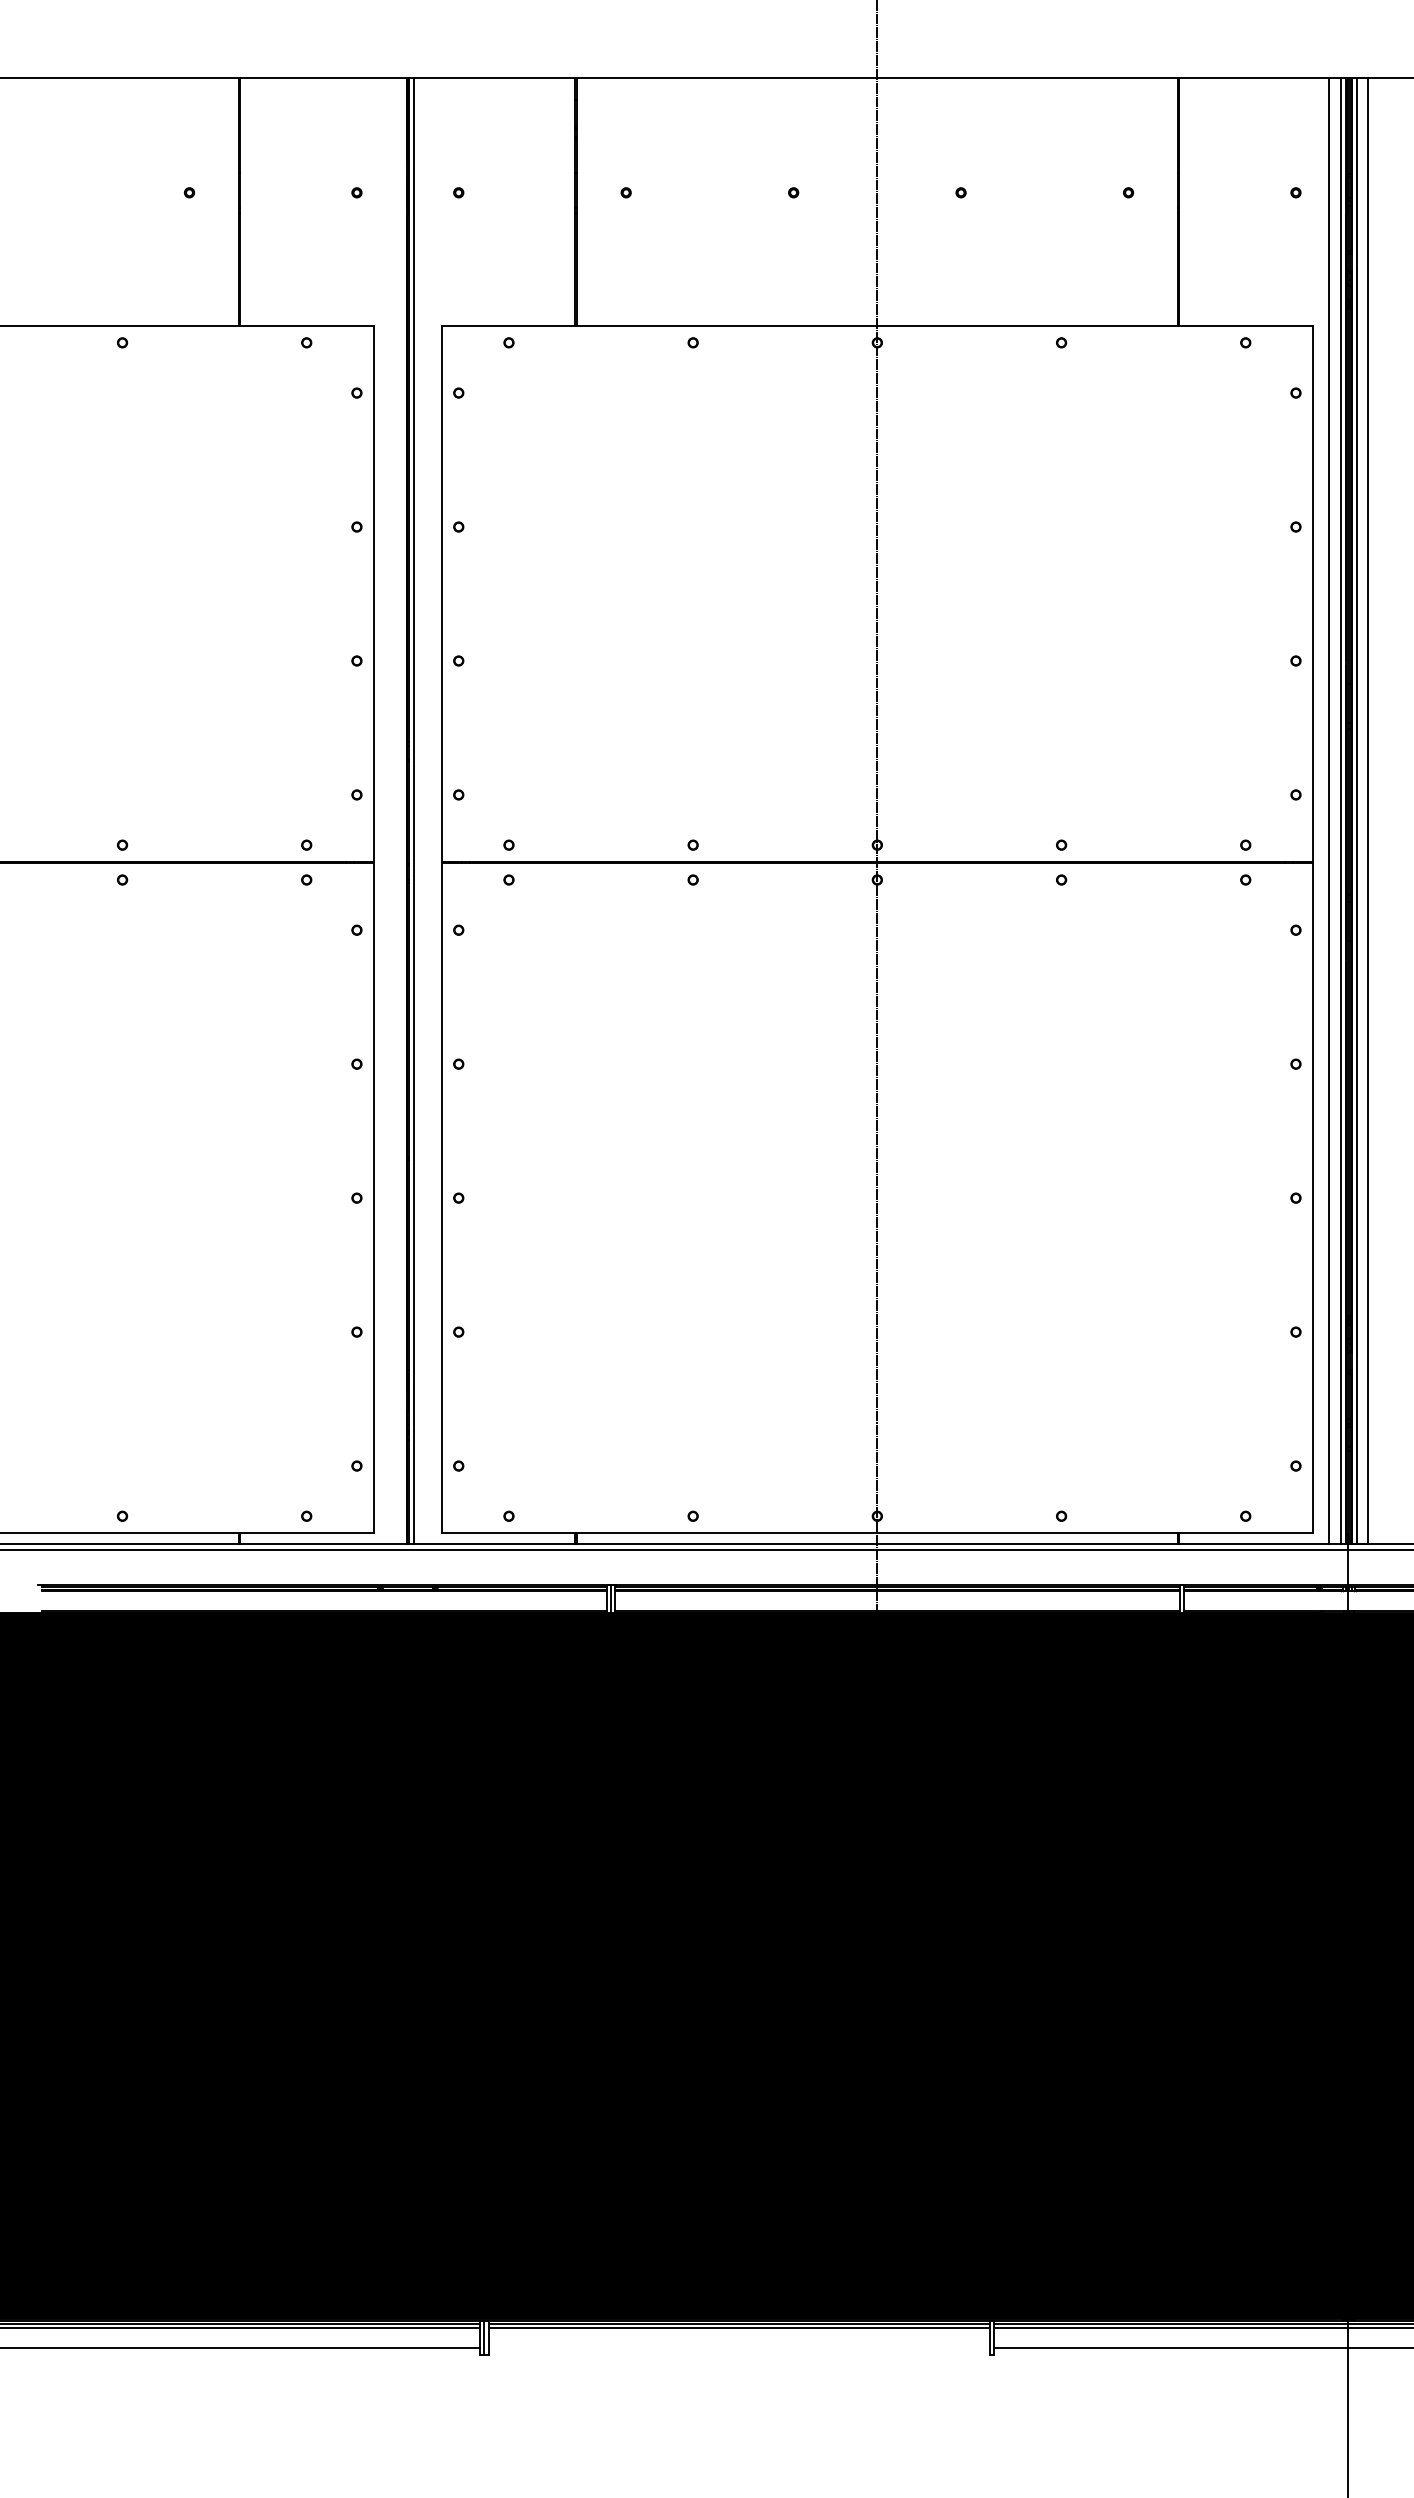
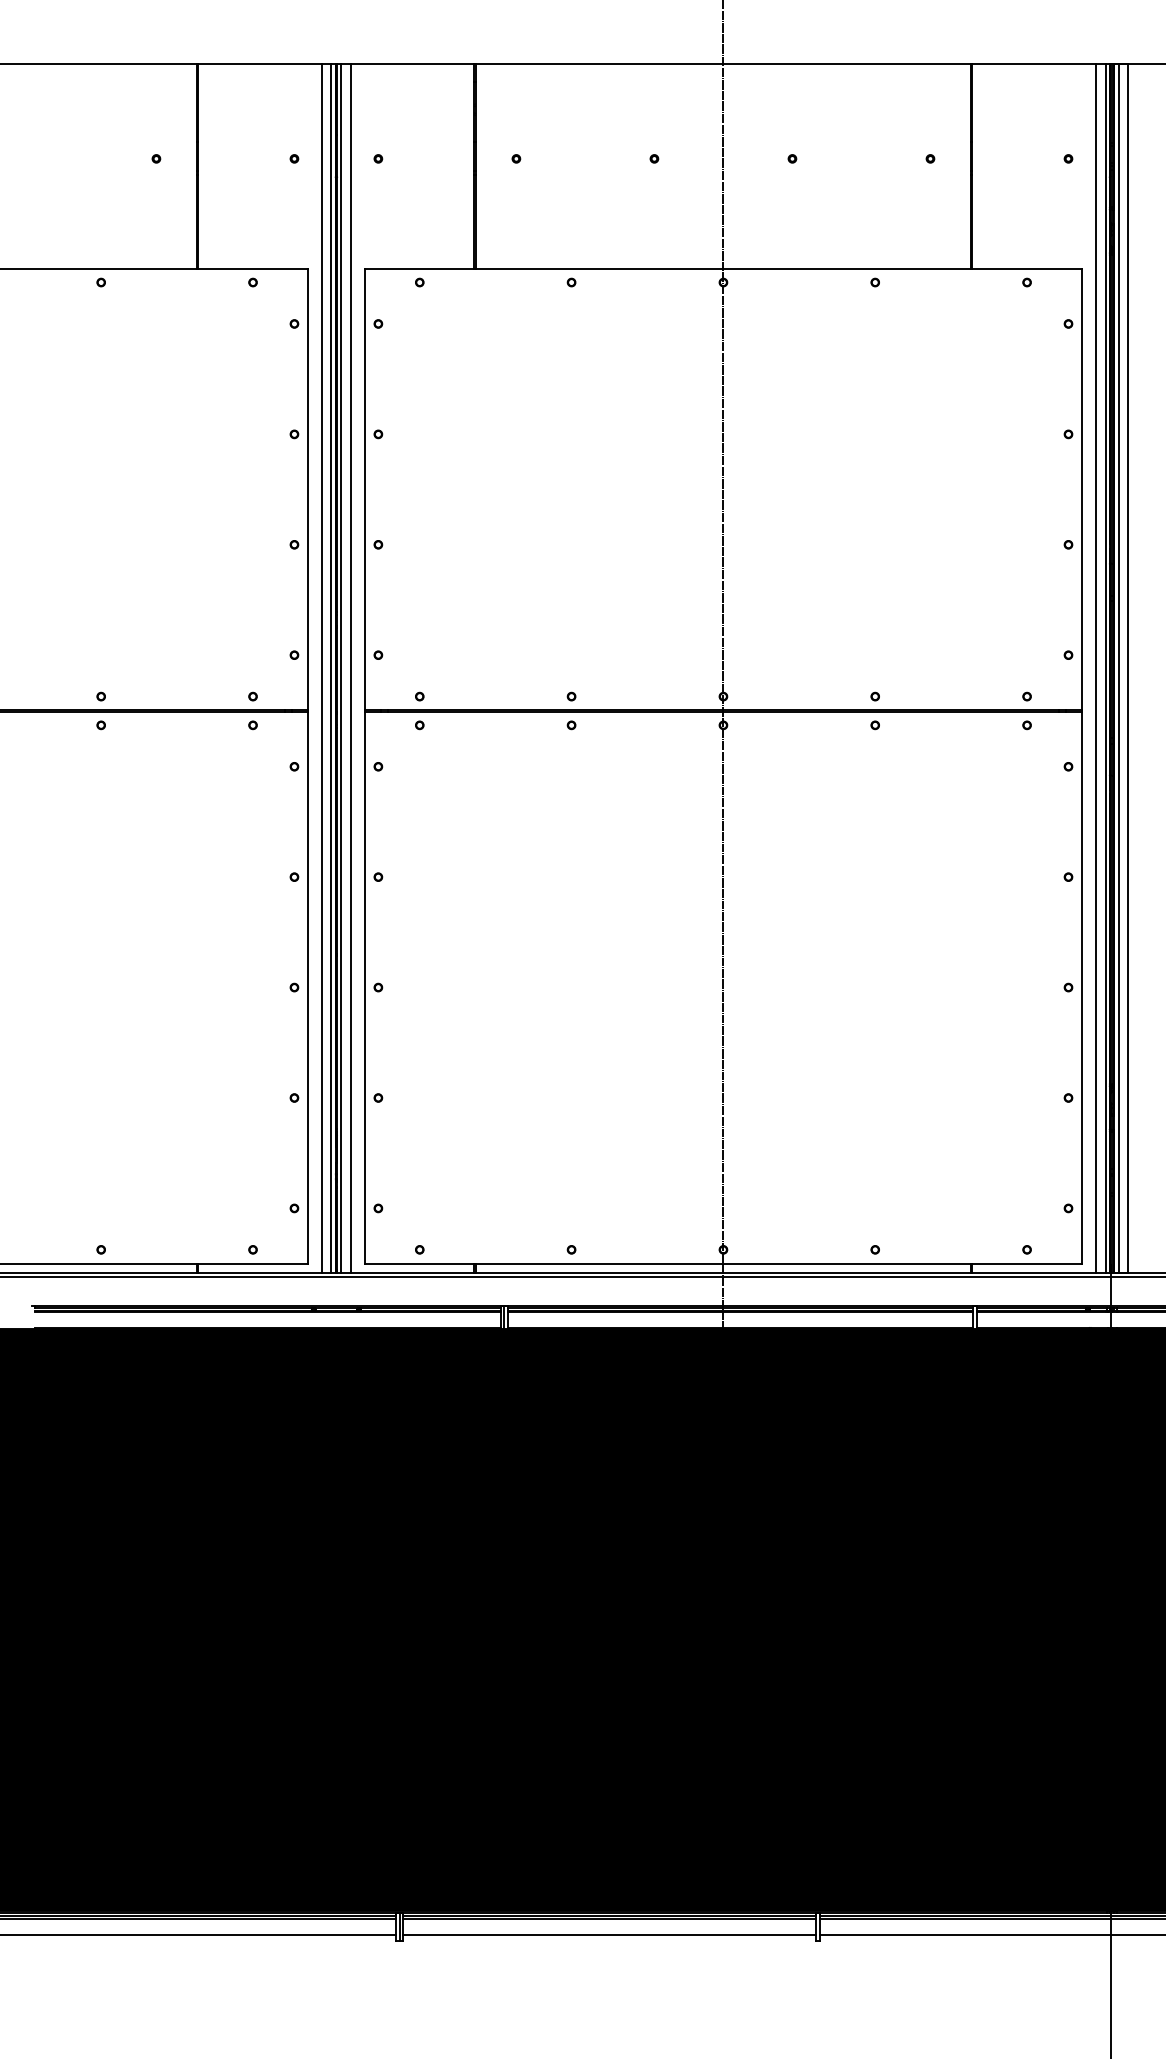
line: (390, 810) -> (322, 668), added
line: (401, 810) -> (331, 668), added
line: (425, 810) -> (350, 668), added
line: (738, 2348) -> (608, 1935), added

